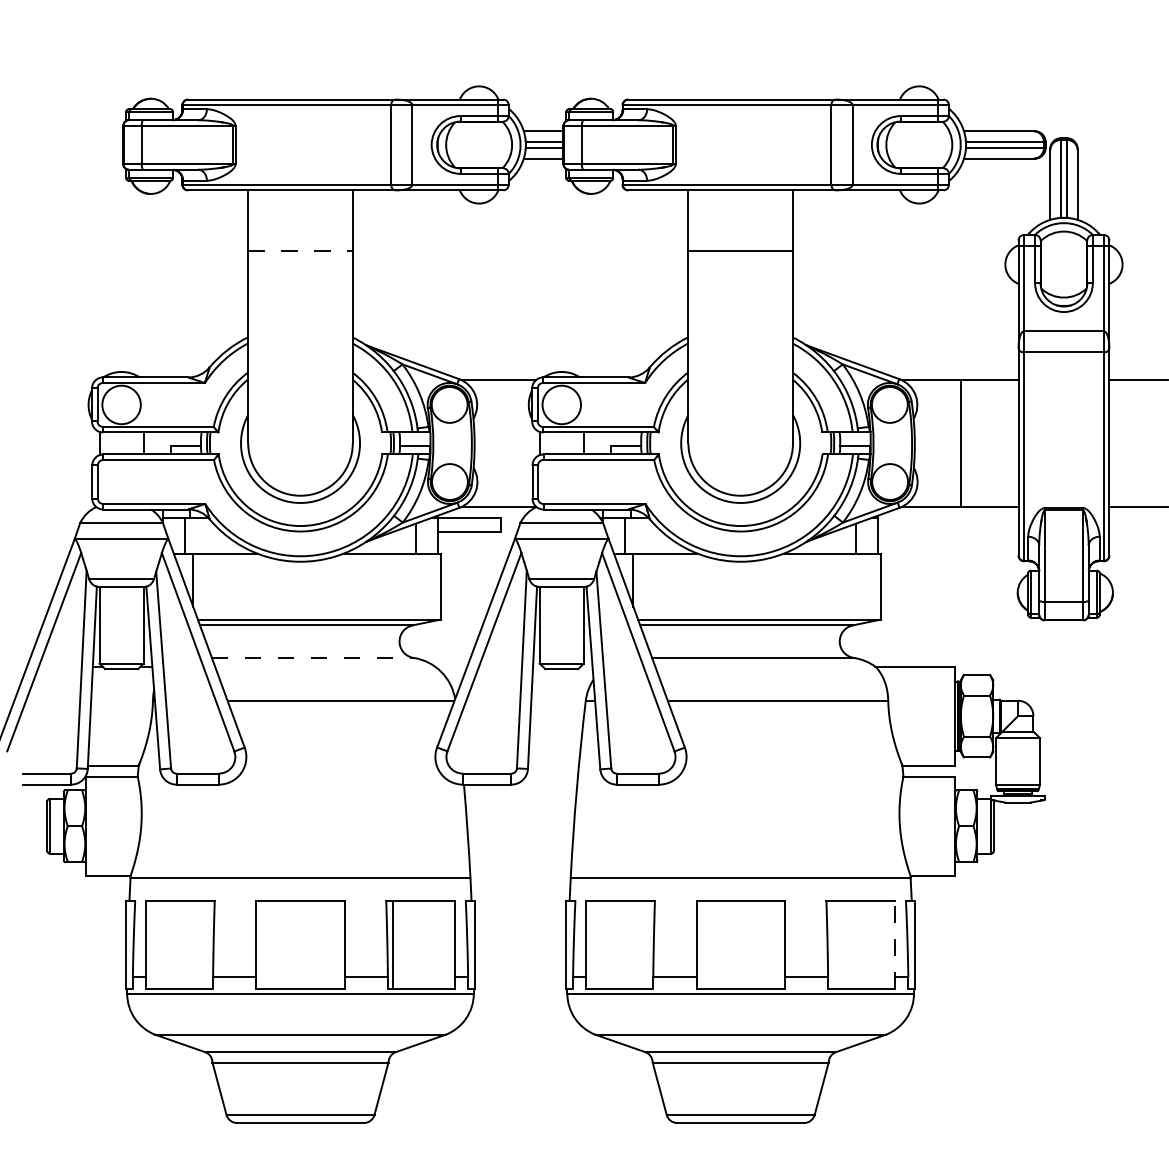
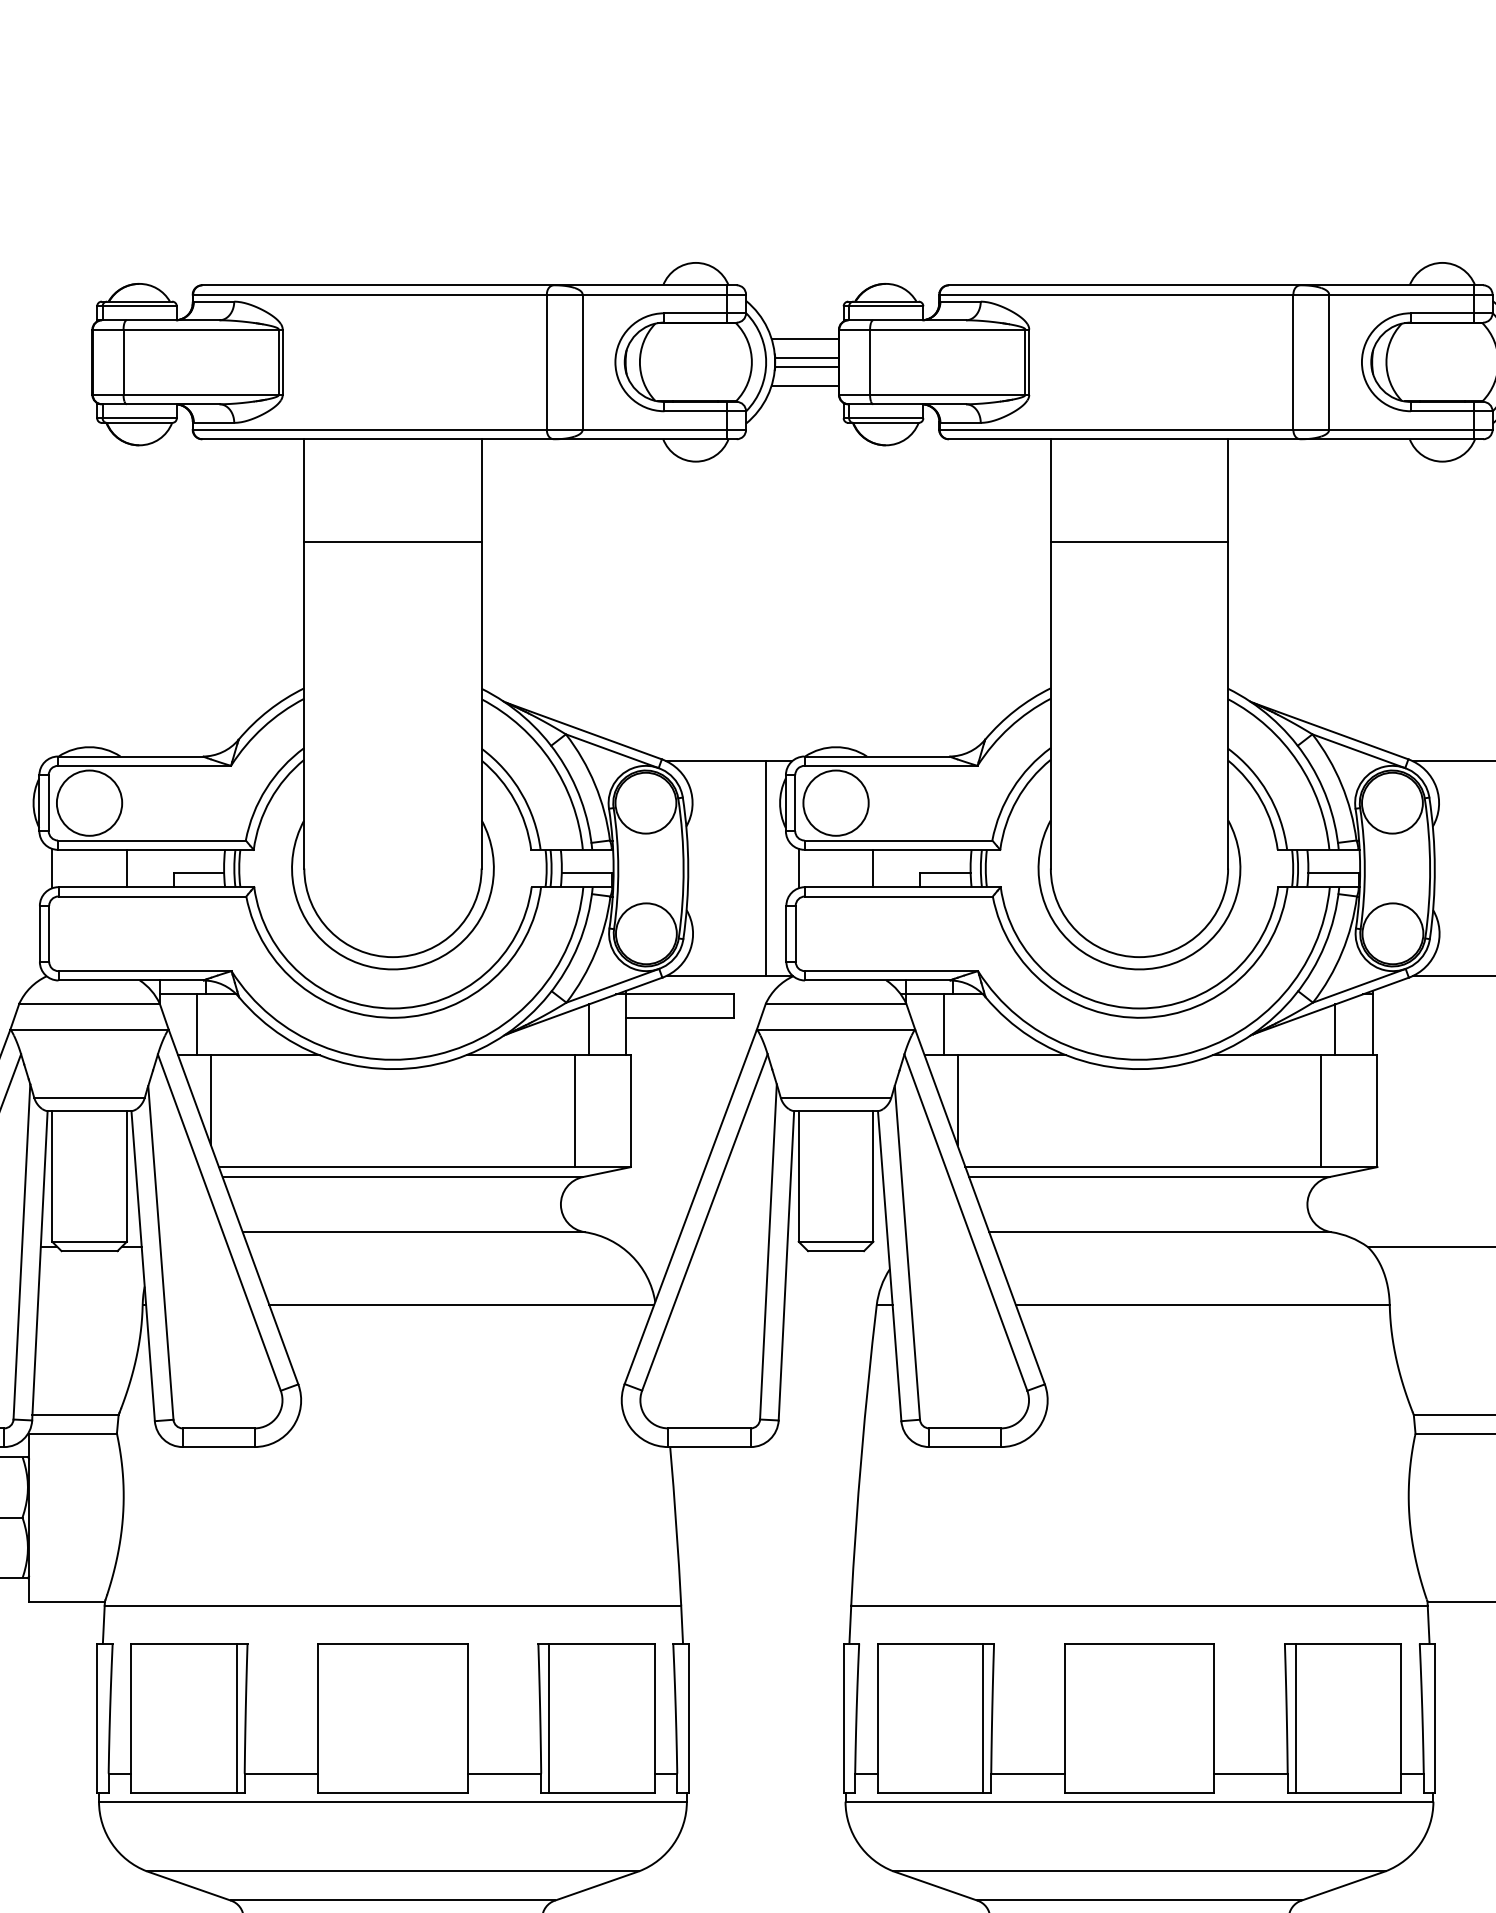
line: (301, 250) -> (394, 541), dashed -> solid
line: (520, 443) -> (766, 868), added
line: (407, 586) -> (574, 1111), added
line: (847, 586) -> (1320, 1111), added
line: (312, 657) -> (413, 1231), dashed -> solid
line: (208, 944) -> (236, 1718), added
line: (648, 944) -> (983, 1718), added
line: (832, 944) -> (1295, 1718), added
line: (895, 944) -> (1402, 1718), dashed -> solid

